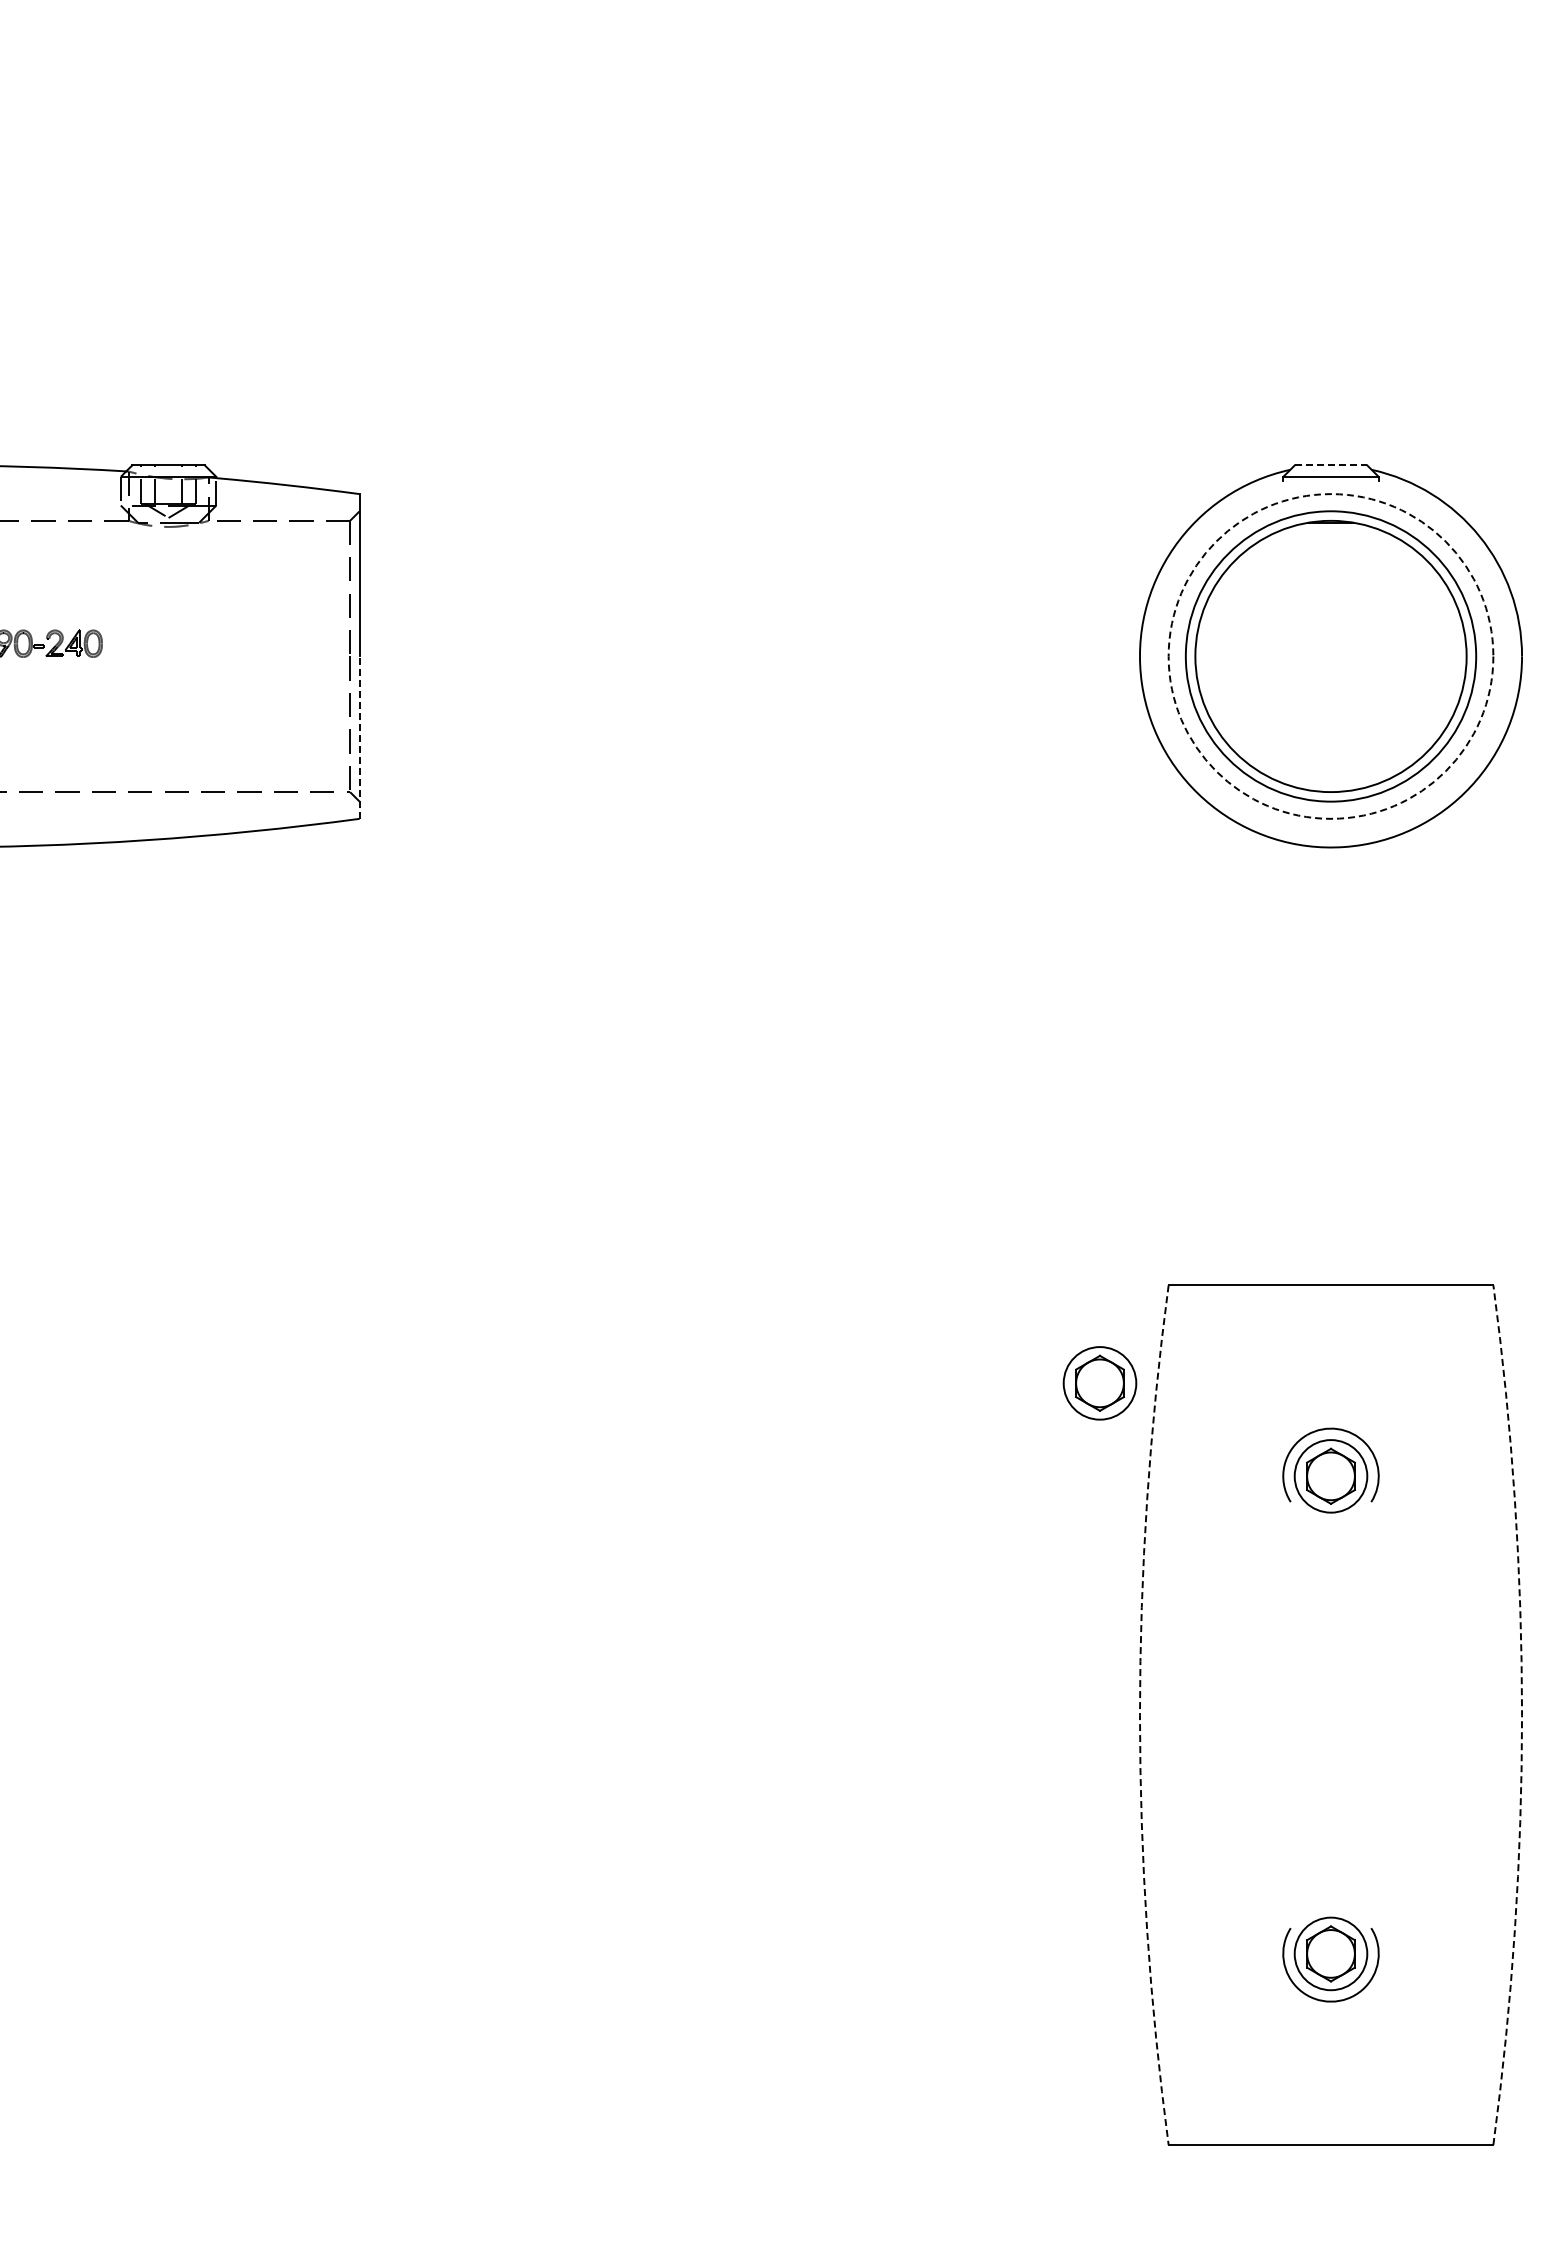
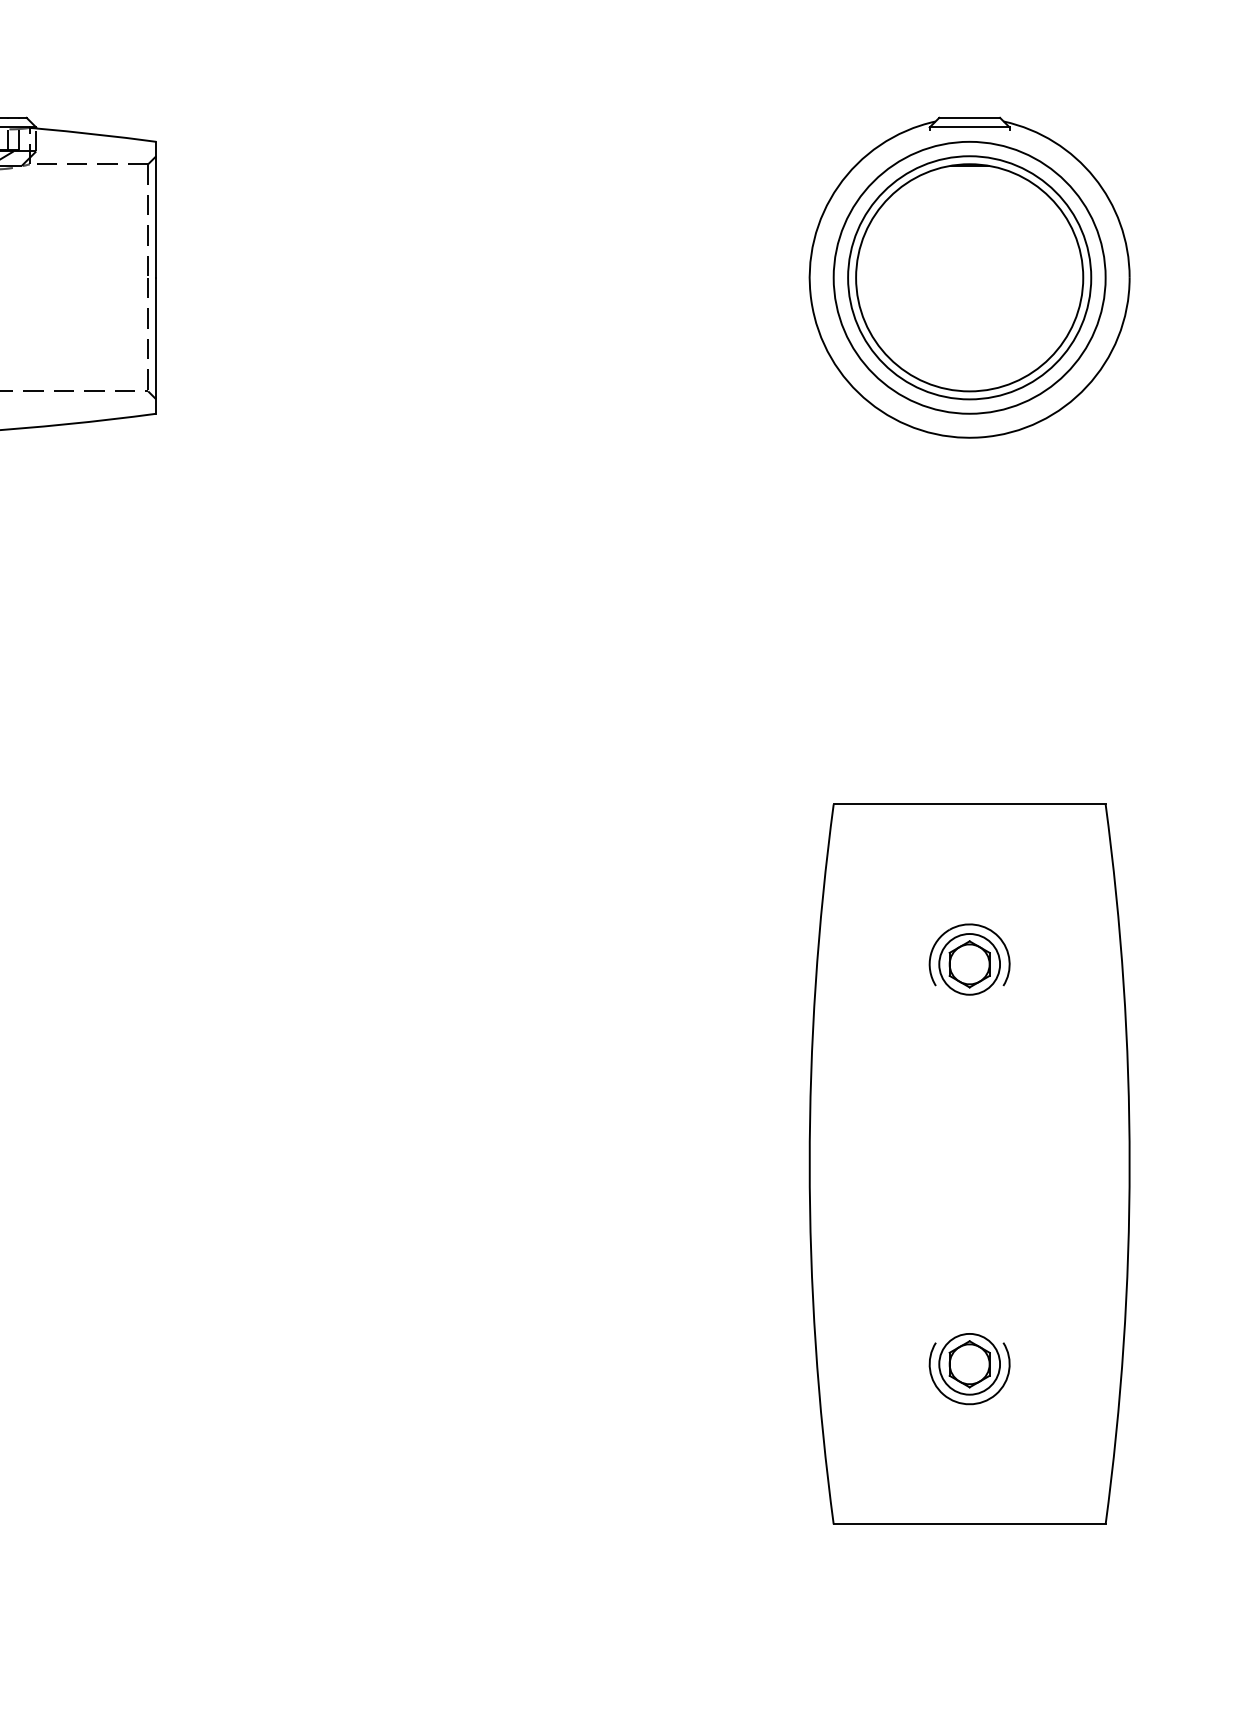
line: (1331, 465) -> (970, 117), dashed -> solid
circle: (1330, 656) -> (969, 277), dashed -> solid
line: (359, 737) -> (156, 345), dashed -> solid
part: (1099, 1383) -> (775, 886), removed
arc: (1139, 1715) -> (809, 1164), dashed -> solid
arc: (1522, 1715) -> (1130, 1164), dashed -> solid

